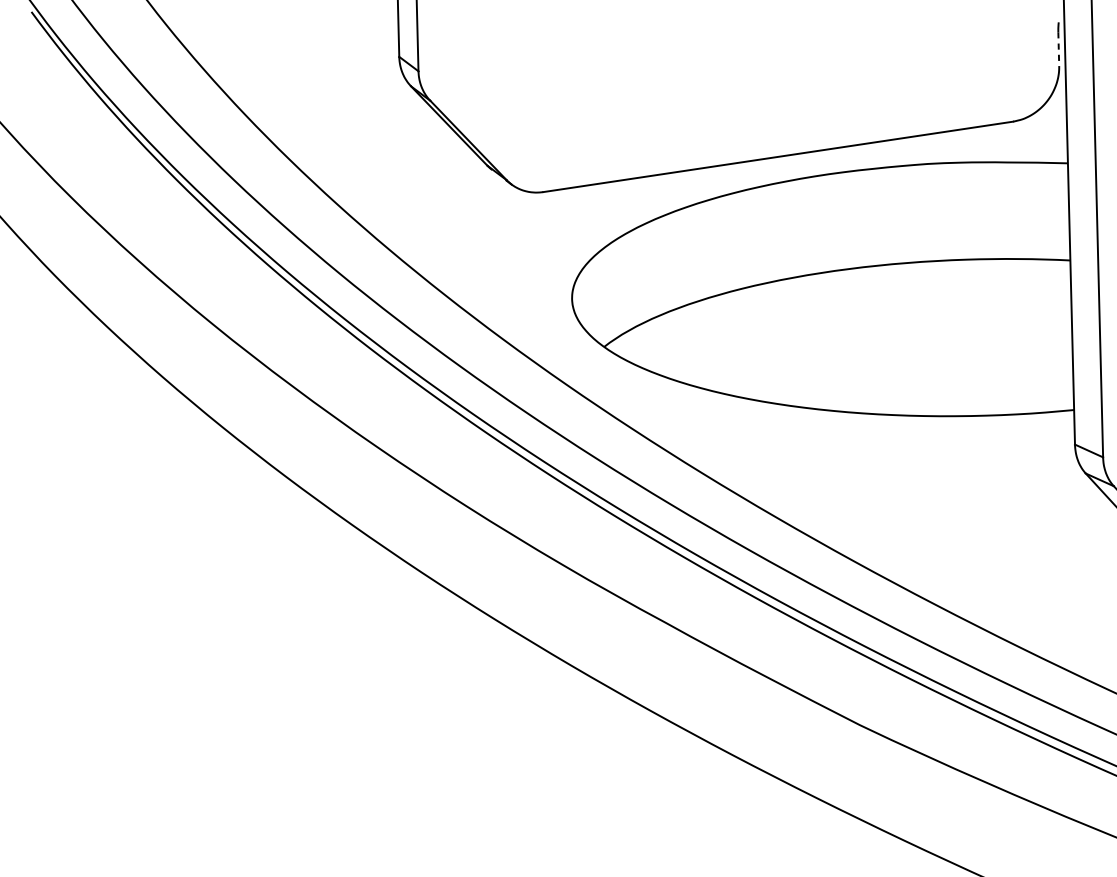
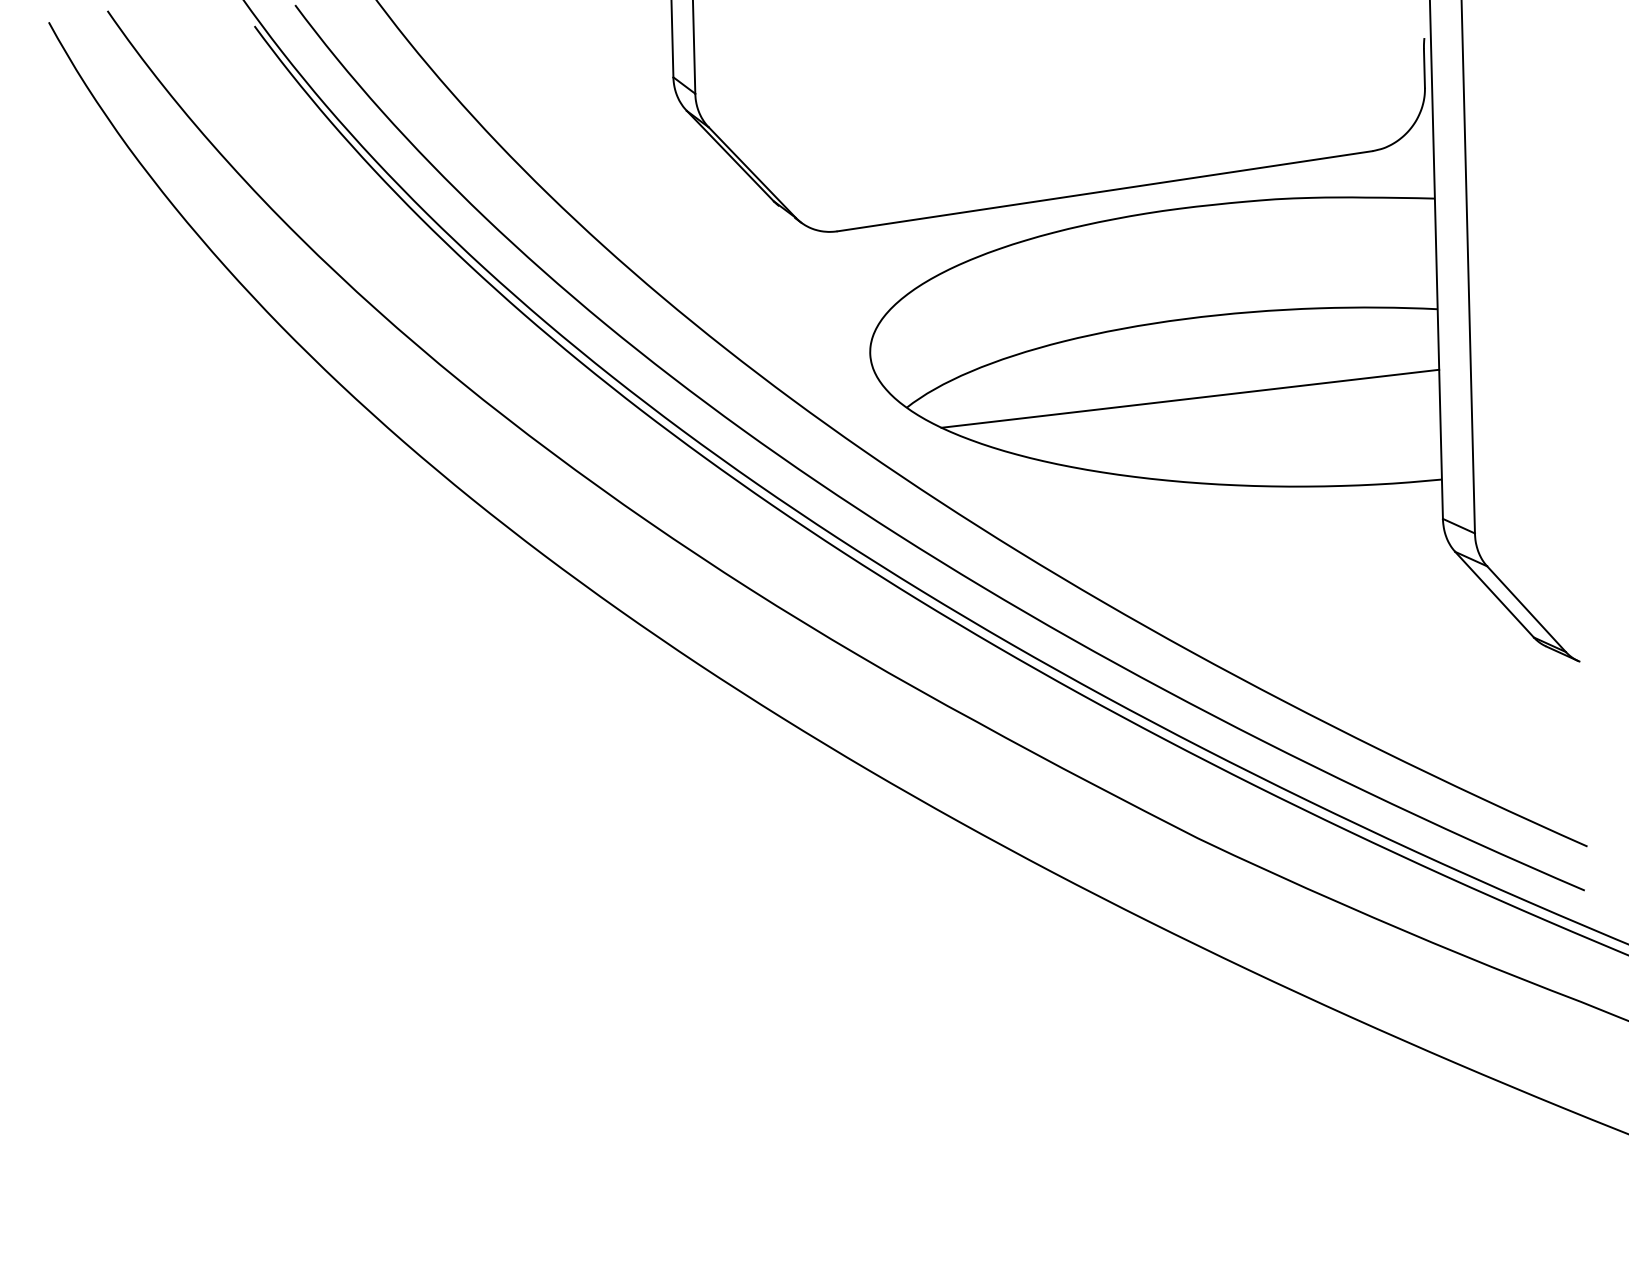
line: (1058, 49) -> (1424, 69), dashed -> solid
line: (853, 338) -> (1190, 398), added

